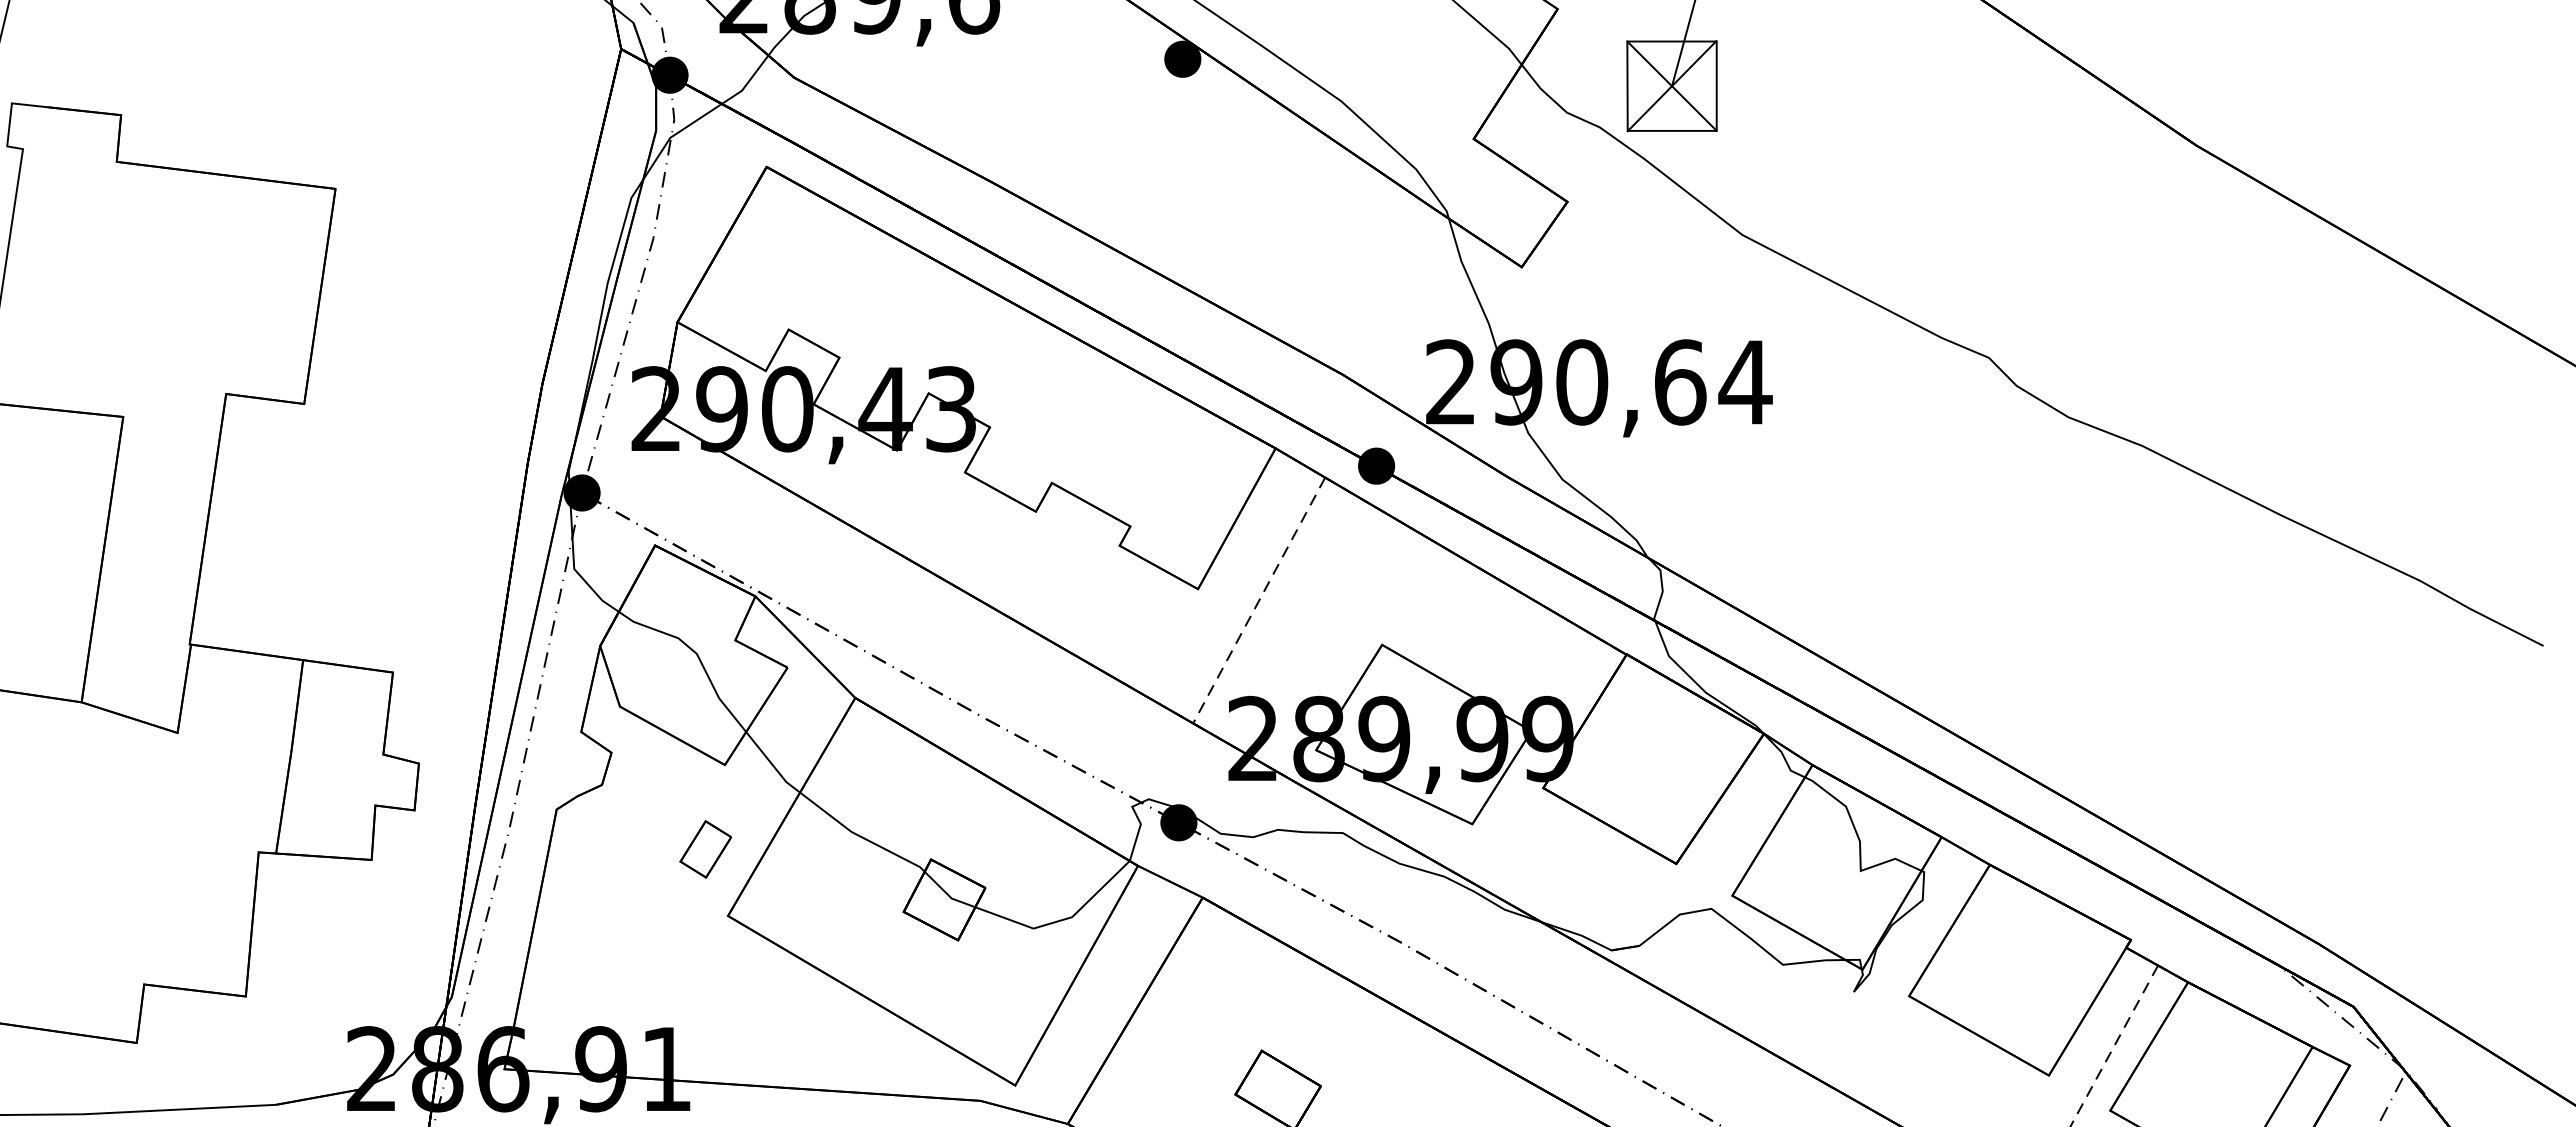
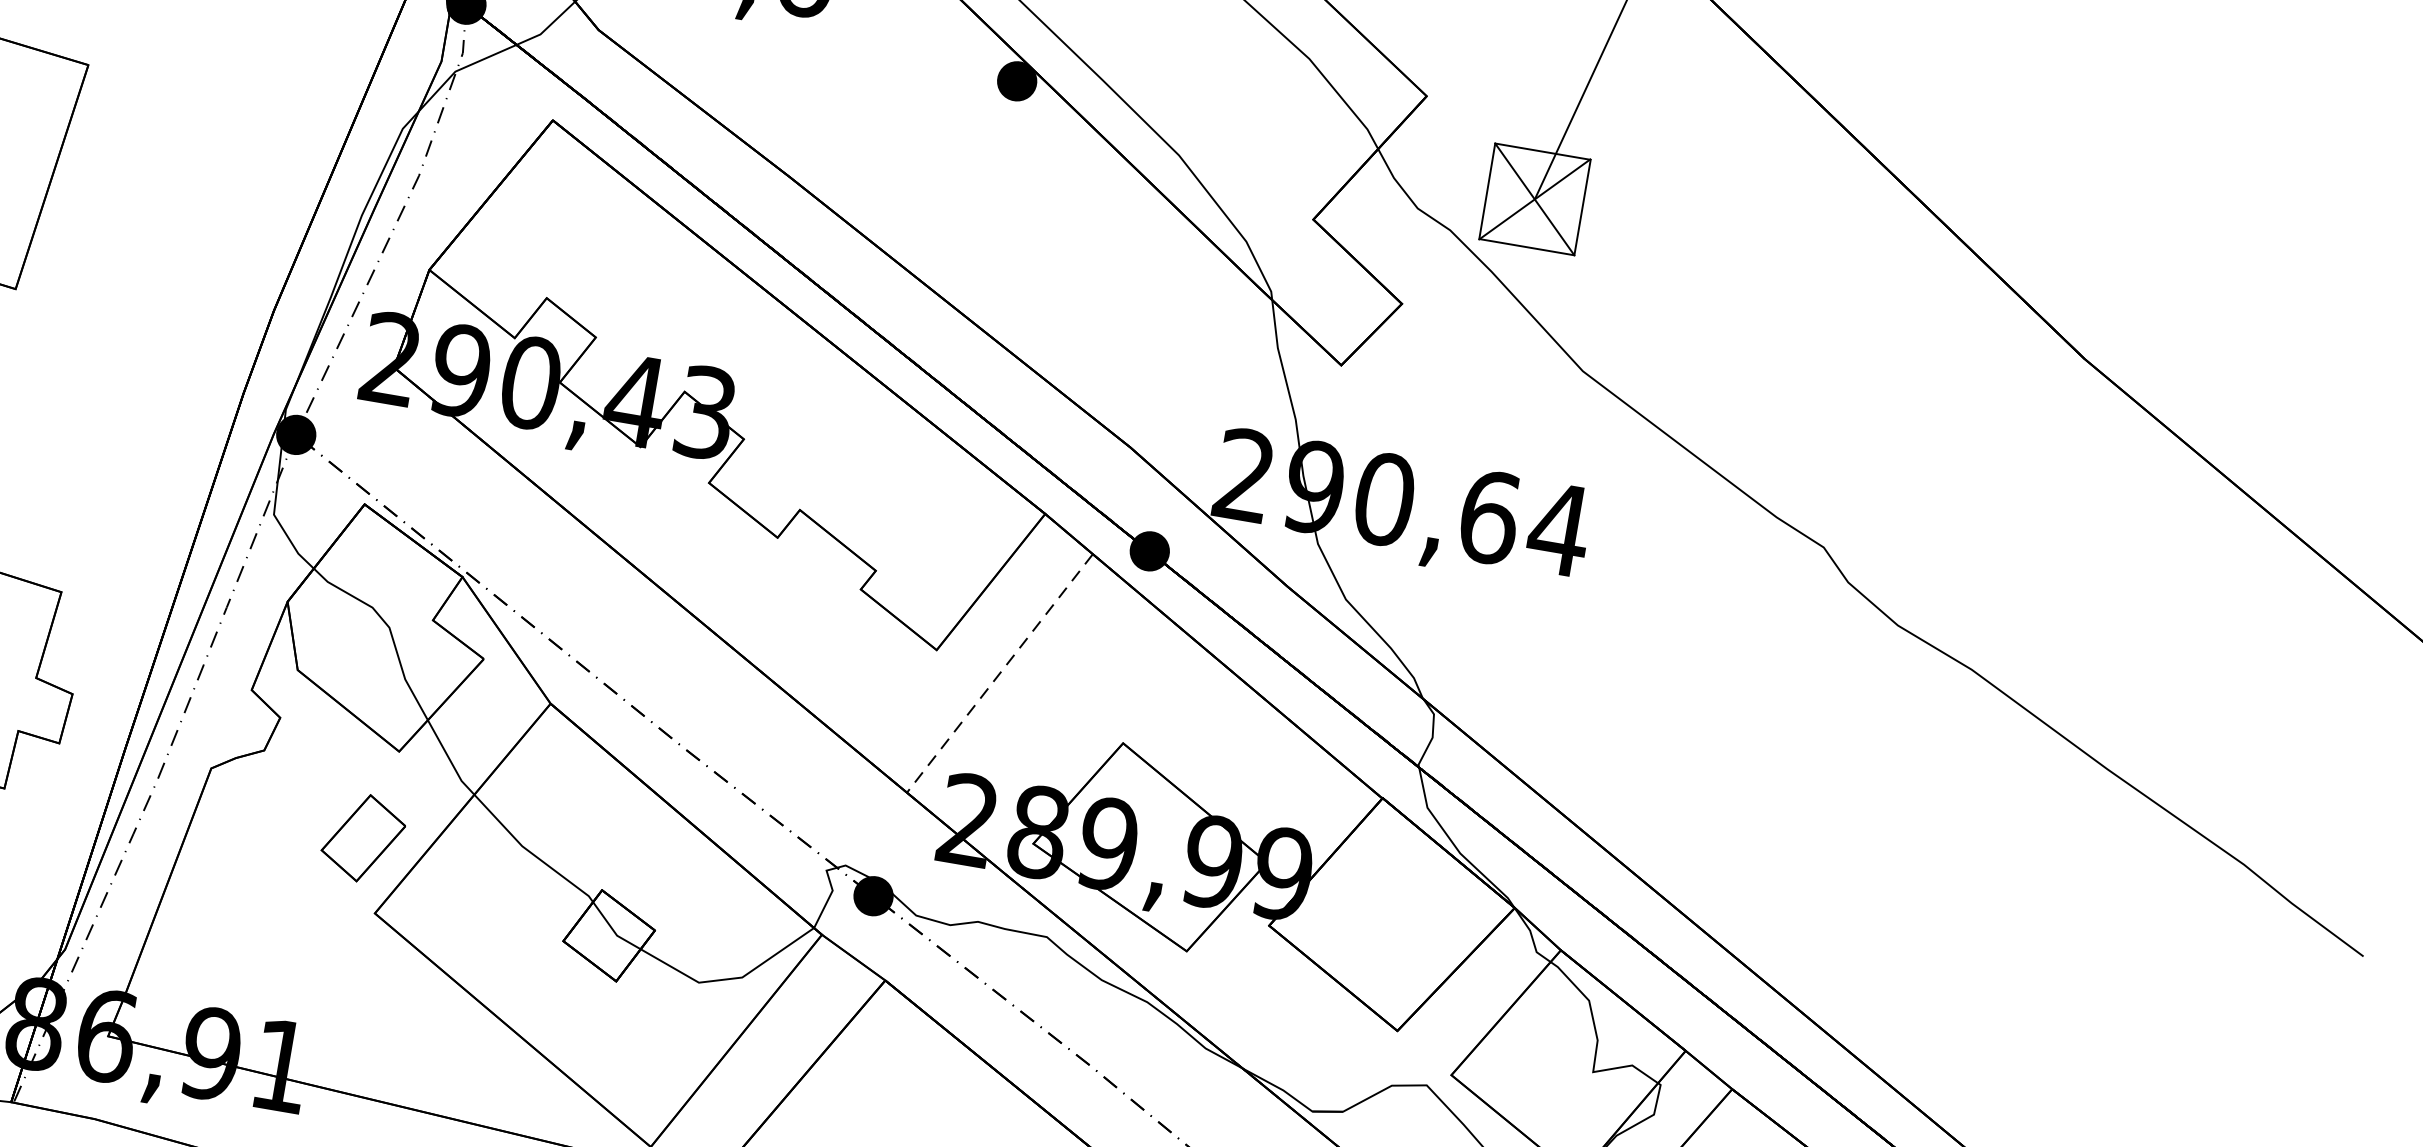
part: (705, 849) -> (362, 838), size x1.43

